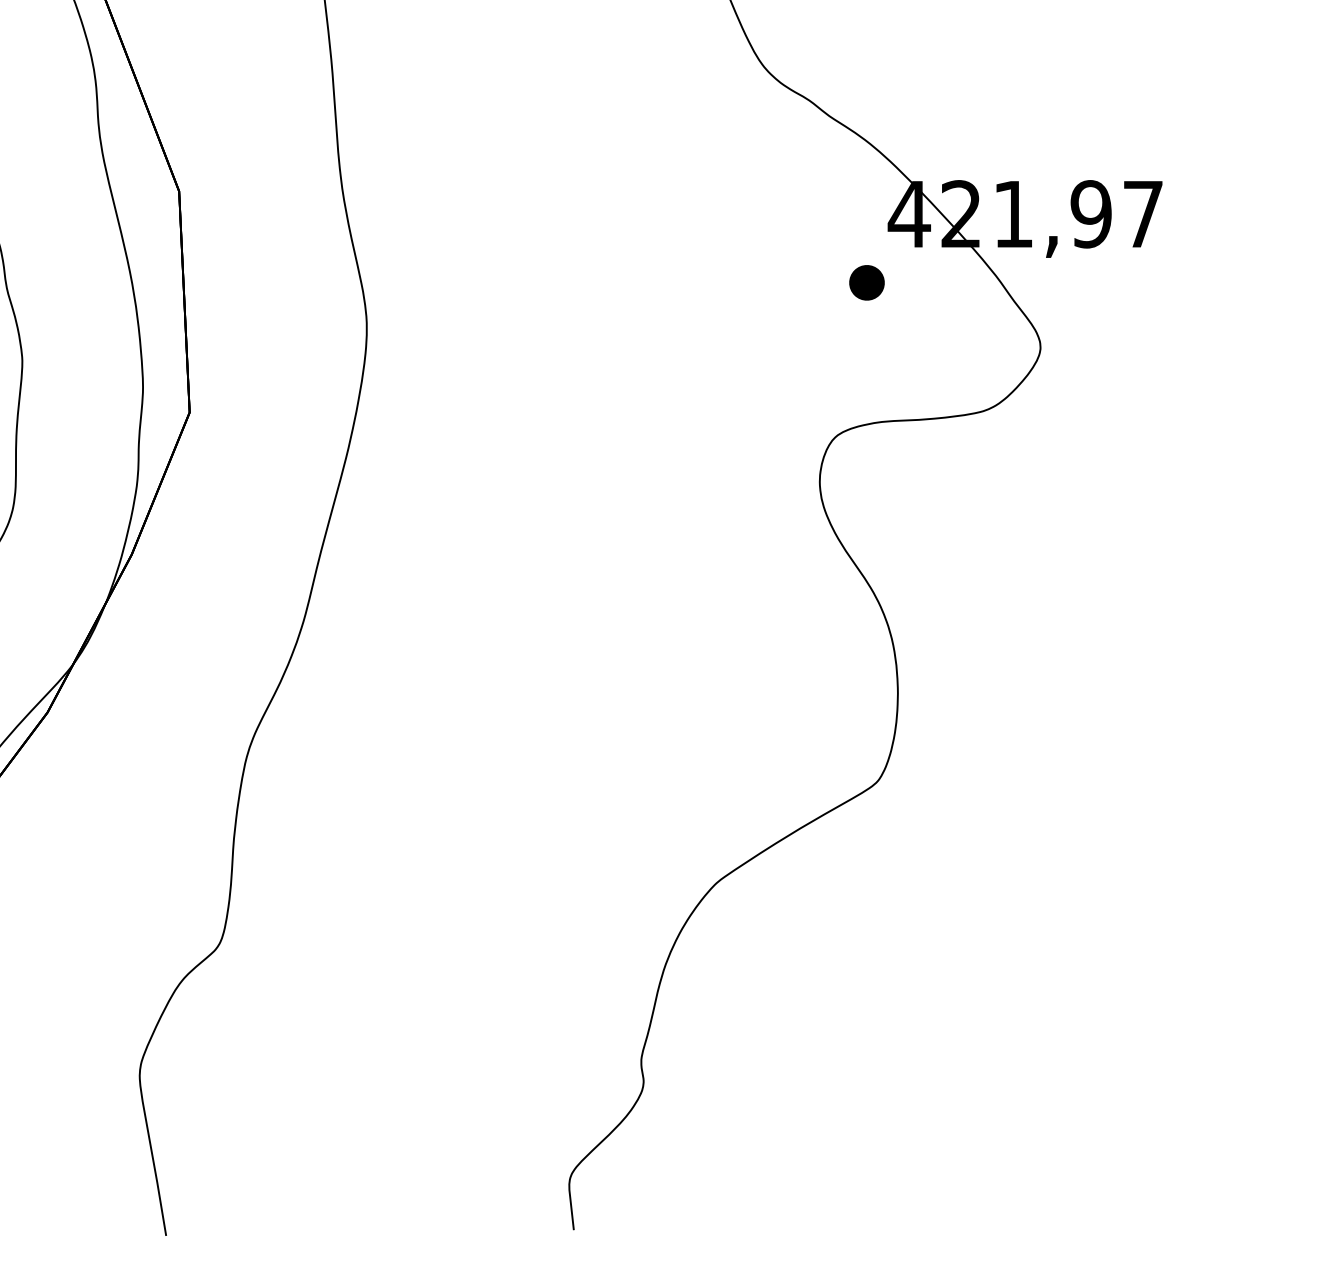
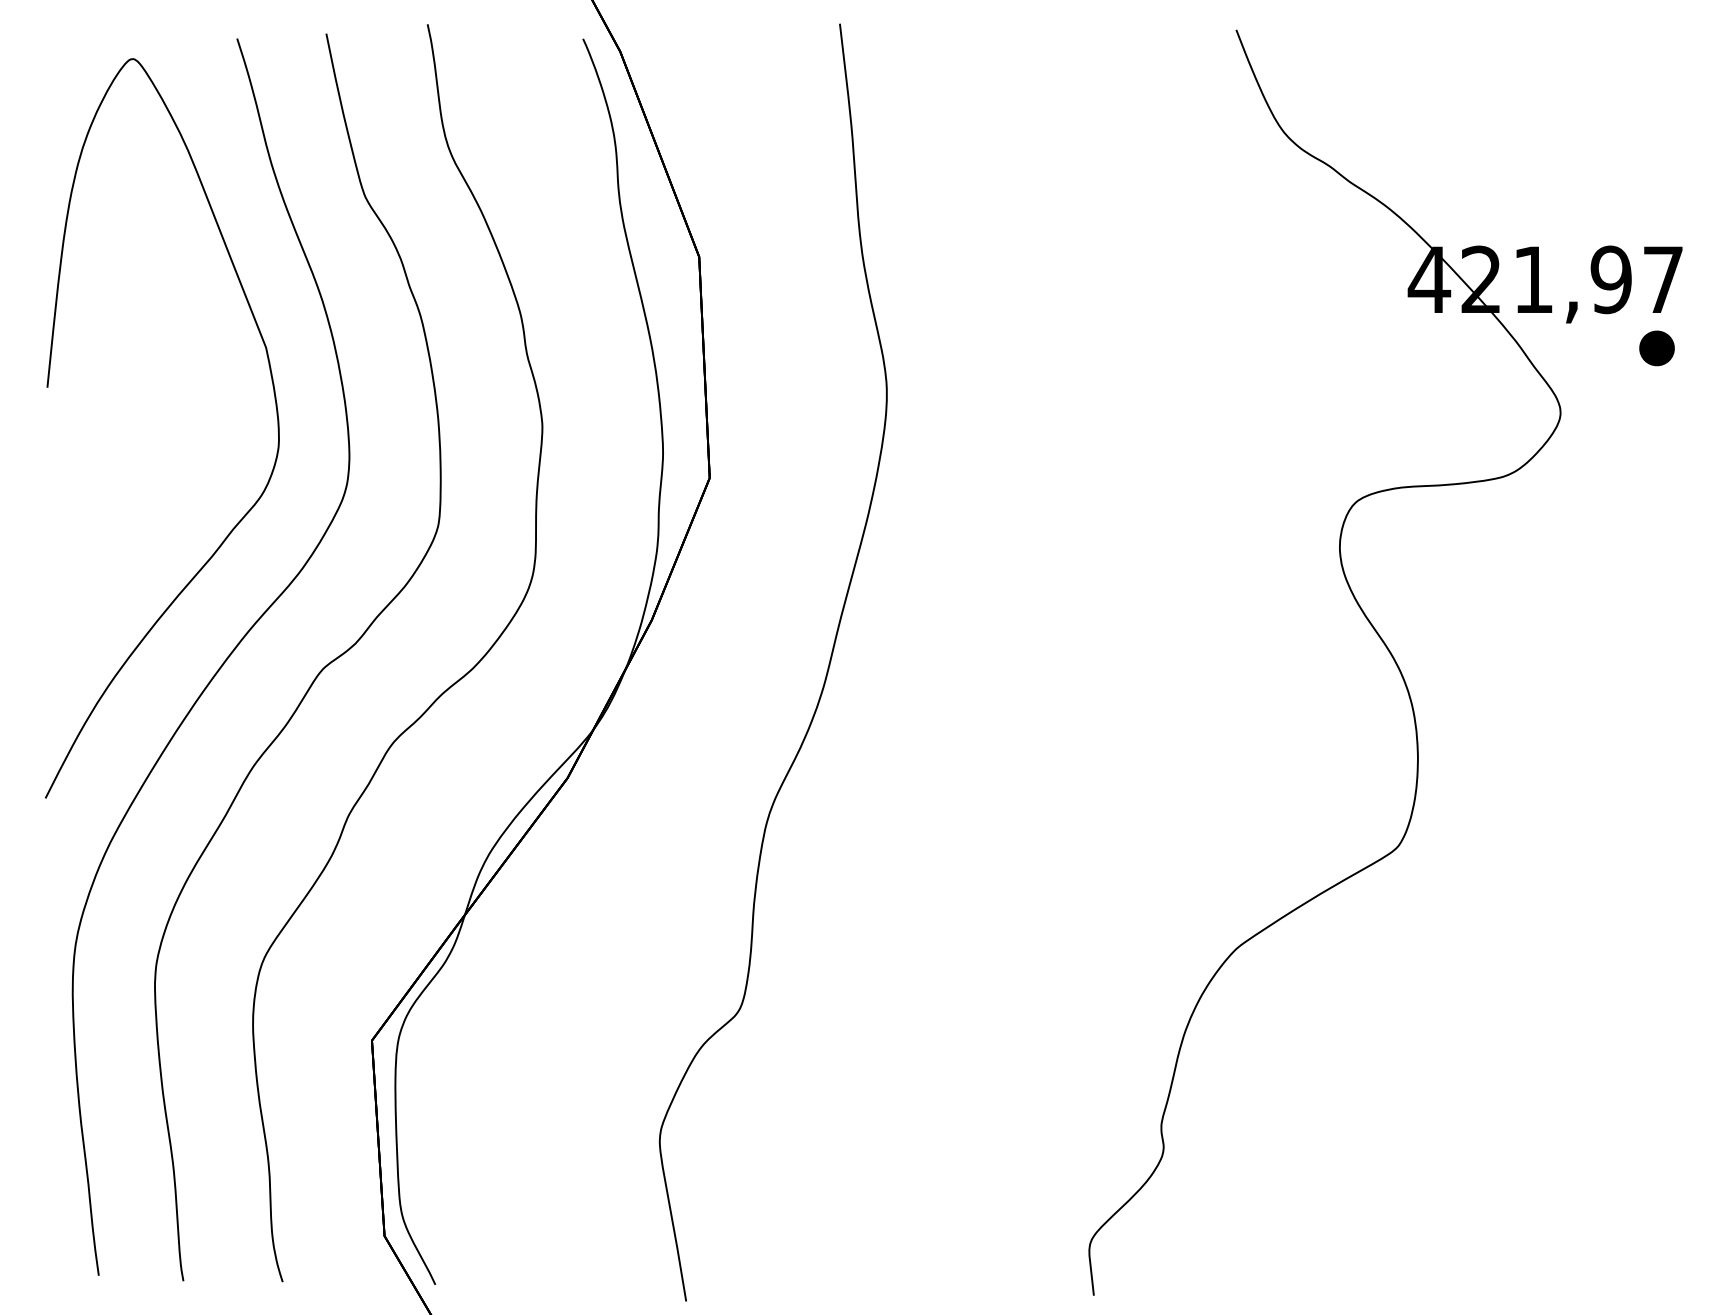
part: (866, 282) -> (1656, 348), moved

